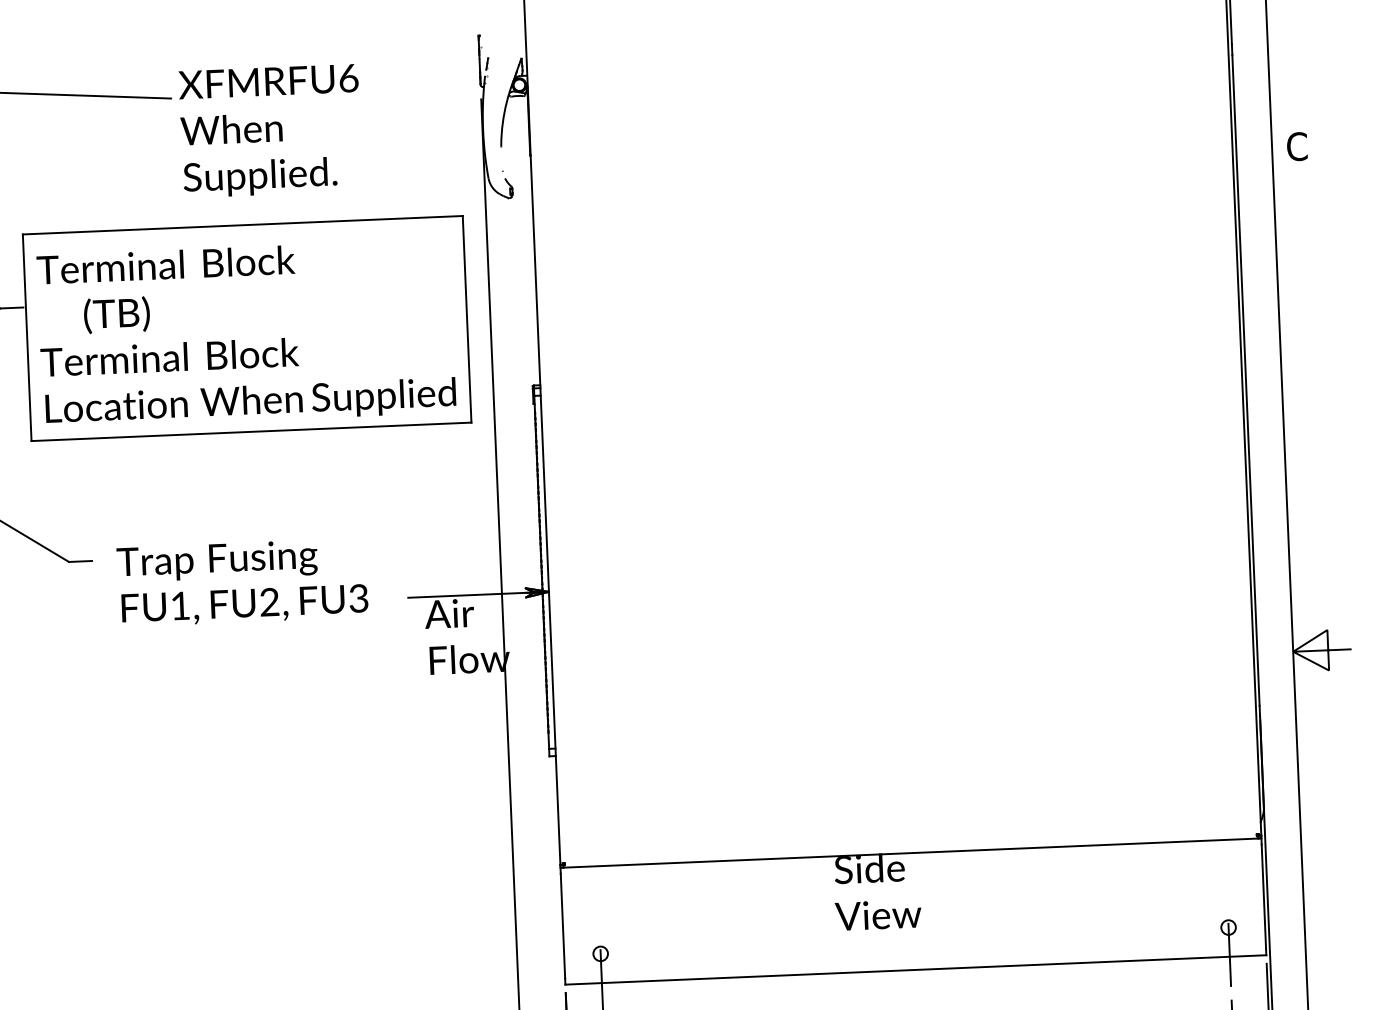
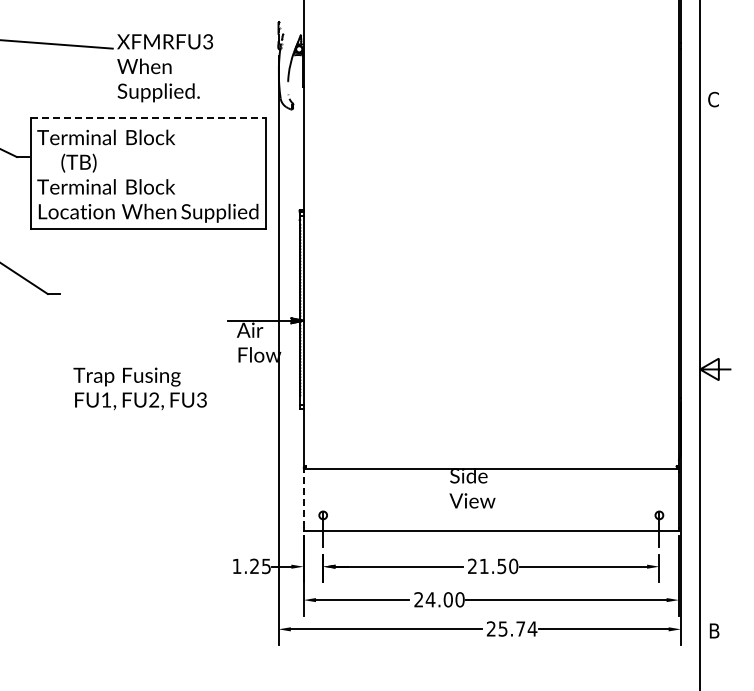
text: (349, 77) -> (208, 41), FU6 -> FU3
line: (243, 224) -> (148, 117), solid -> dashed
text: (241, 581) -> (139, 388), moved
line: (562, 925) -> (303, 499), solid -> dashed

